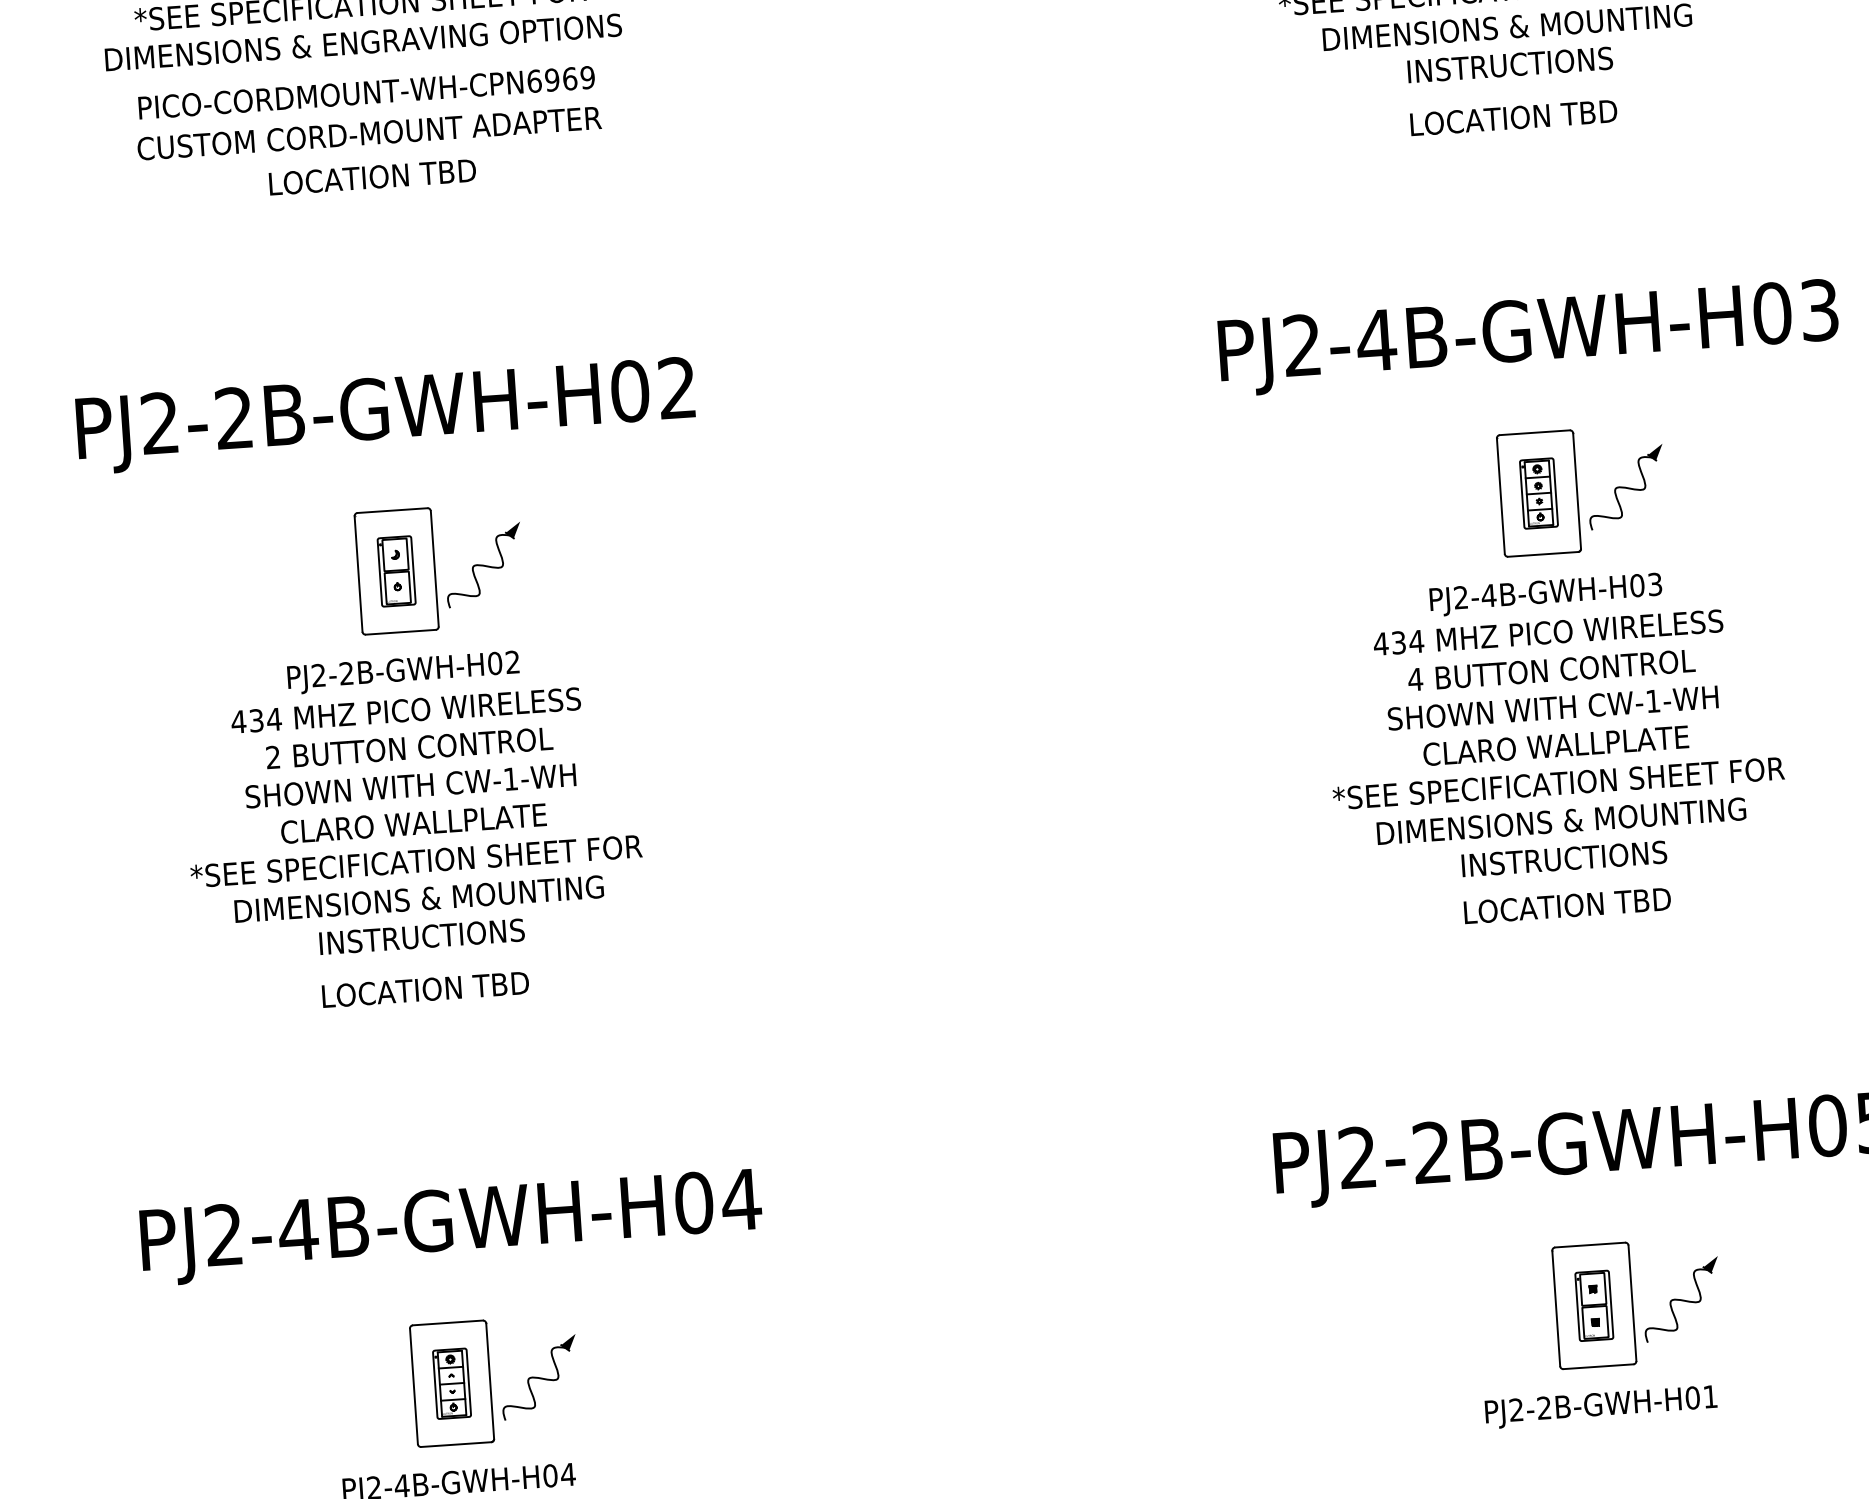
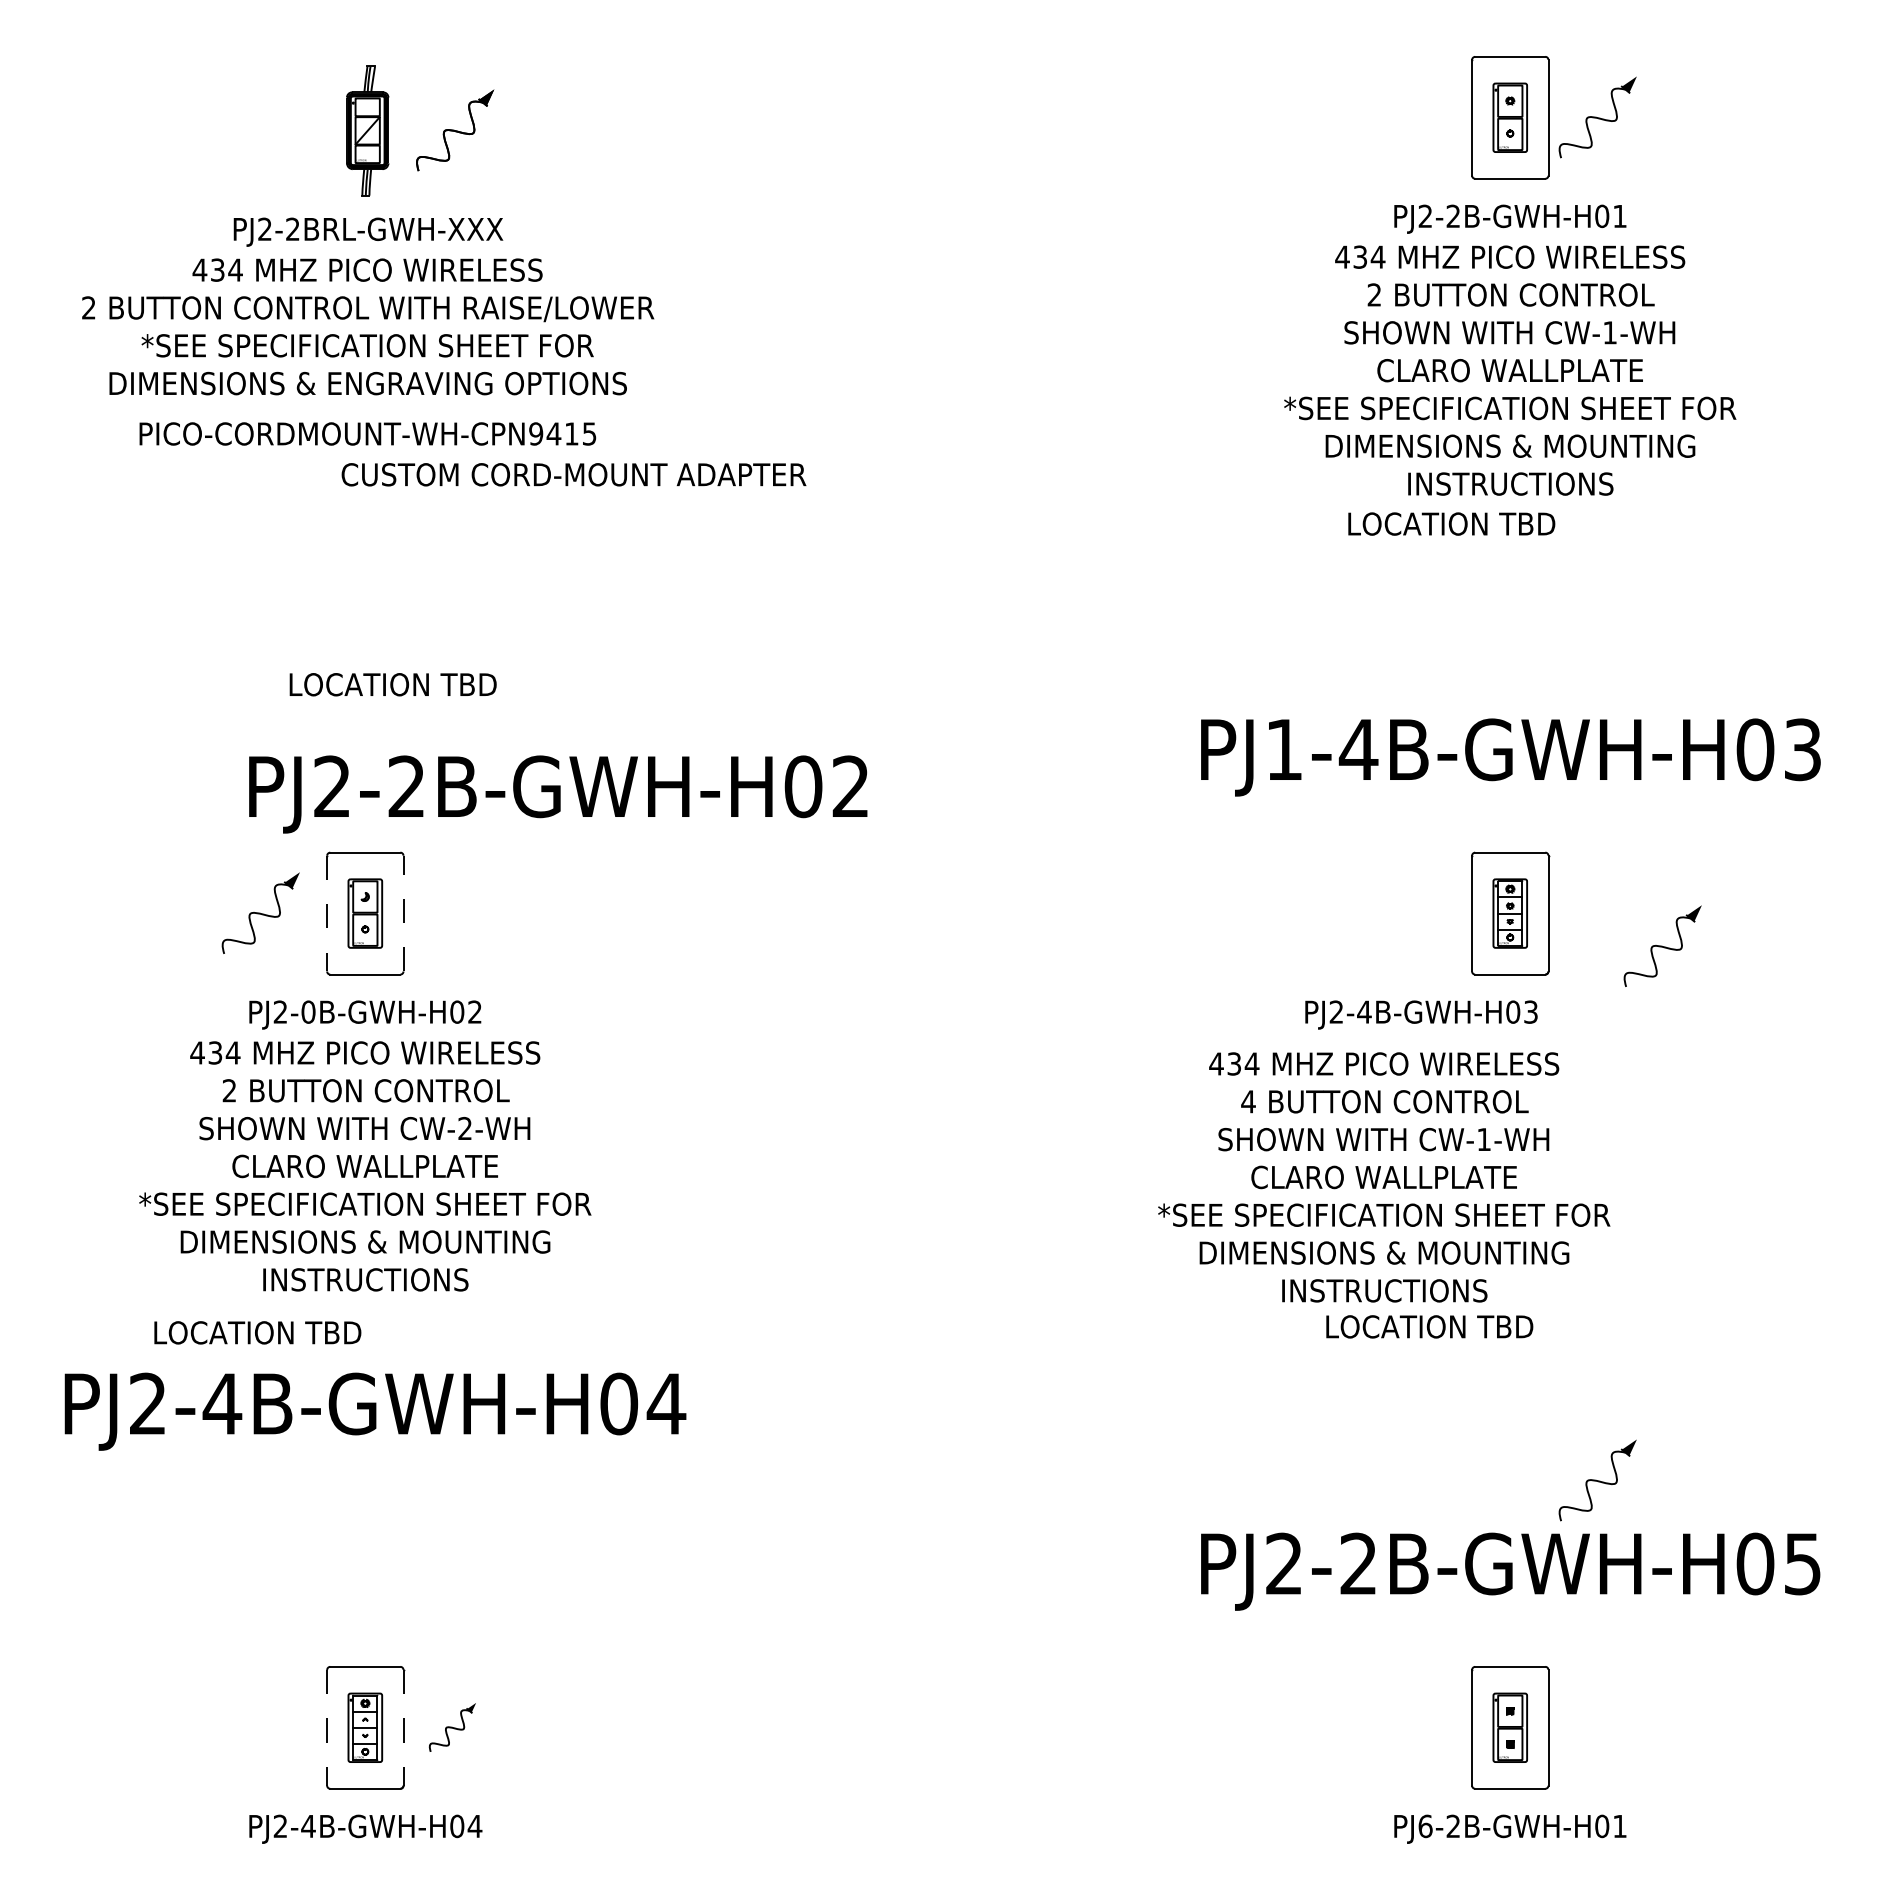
text: (560, 79) -> (562, 433), PICO-CORDMOUNT-WH-CPN6969 -> PICO-CORDMOUNT-WH-CPN9415
text: (1513, 117) -> (1451, 523), moved
text: (368, 133) -> (573, 474), moved
text: (371, 177) -> (392, 684), moved
text: (1301, 344) -> (1283, 748), PJ2-4B-GWH-H03 -> PJ1-4B-GWH-H03
text: (386, 415) -> (558, 794), moved
part: (1625, 486) -> (1662, 945), moved
part: (483, 564) -> (260, 912), moved
line: (434, 568) -> (403, 913), solid -> dashed
line: (358, 573) -> (327, 913), solid -> dashed
text: (1546, 594) -> (1421, 1014), moved
text: (346, 672) -> (308, 1011), PJ2-2B-GWH-H02 -> PJ2-0B-GWH-H02
text: (1556, 745) -> (1384, 1177), moved
text: (510, 778) -> (464, 1127), CW-1-WH -> CW-2-WH
text: (1567, 905) -> (1429, 1326), moved
text: (425, 989) -> (257, 1332), moved
text: (451, 1227) -> (375, 1411), moved
part: (1681, 1299) -> (1597, 1480), moved
part: (538, 1377) -> (452, 1727), size x0.6
line: (490, 1380) -> (403, 1727), solid -> dashed
line: (414, 1386) -> (327, 1727), solid -> dashed
text: (1516, 1410) -> (1425, 1826), PJ2-2B-GWH-H01 -> PJ6-2B-GWH-H01

